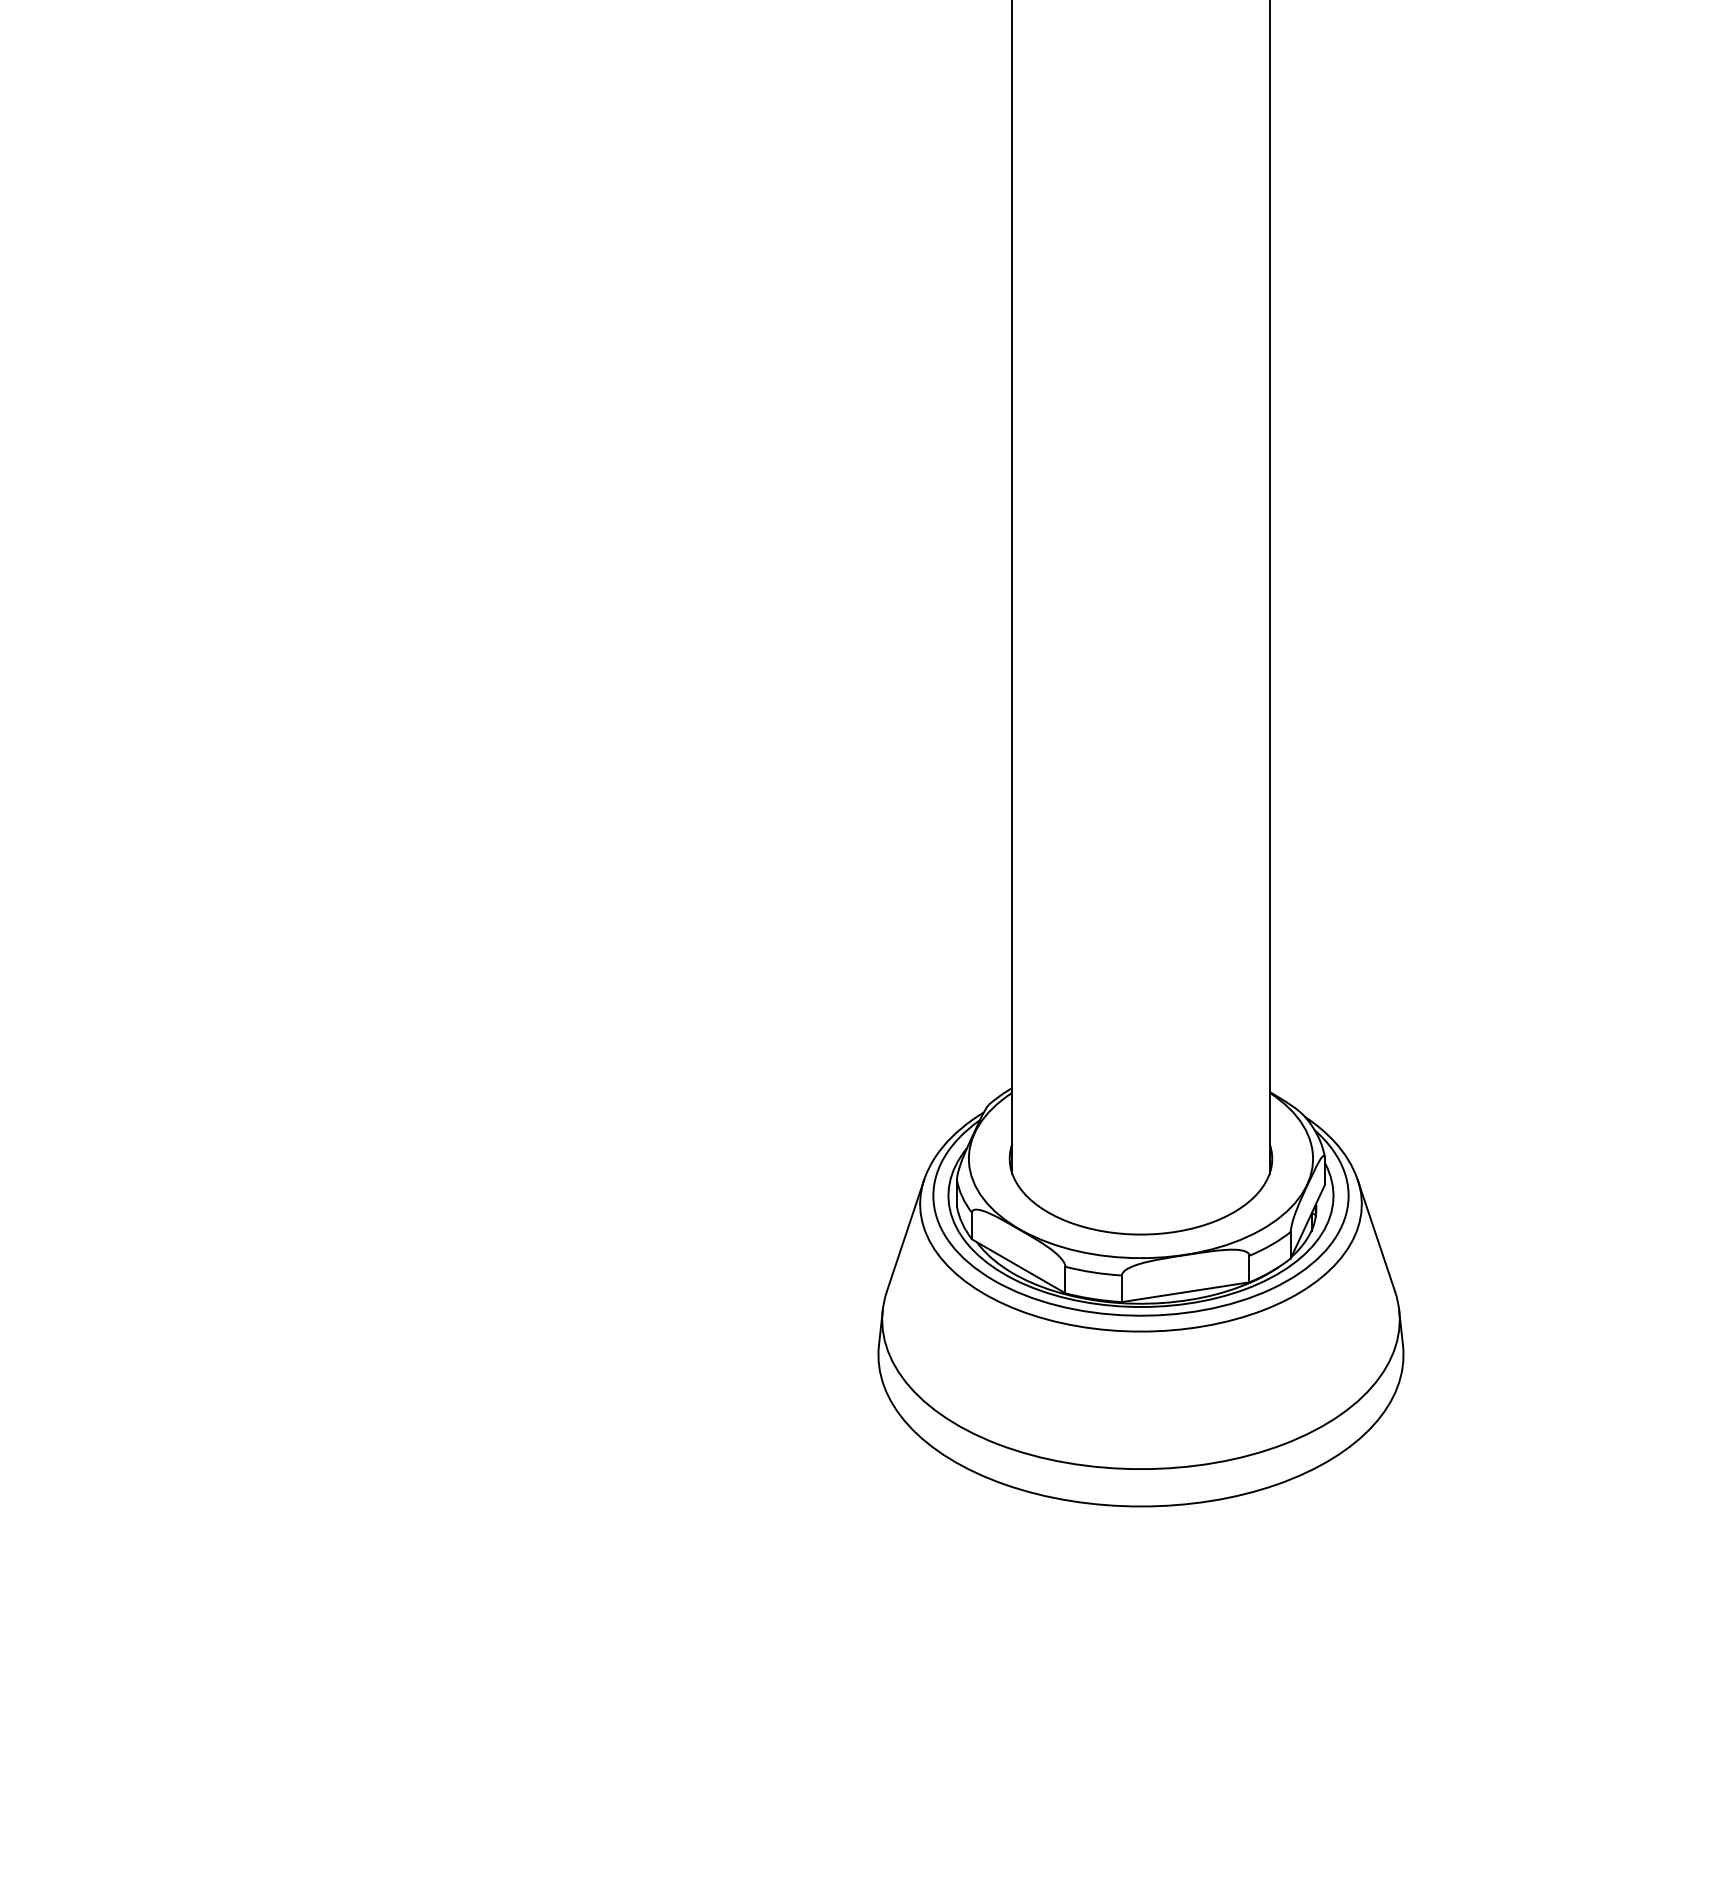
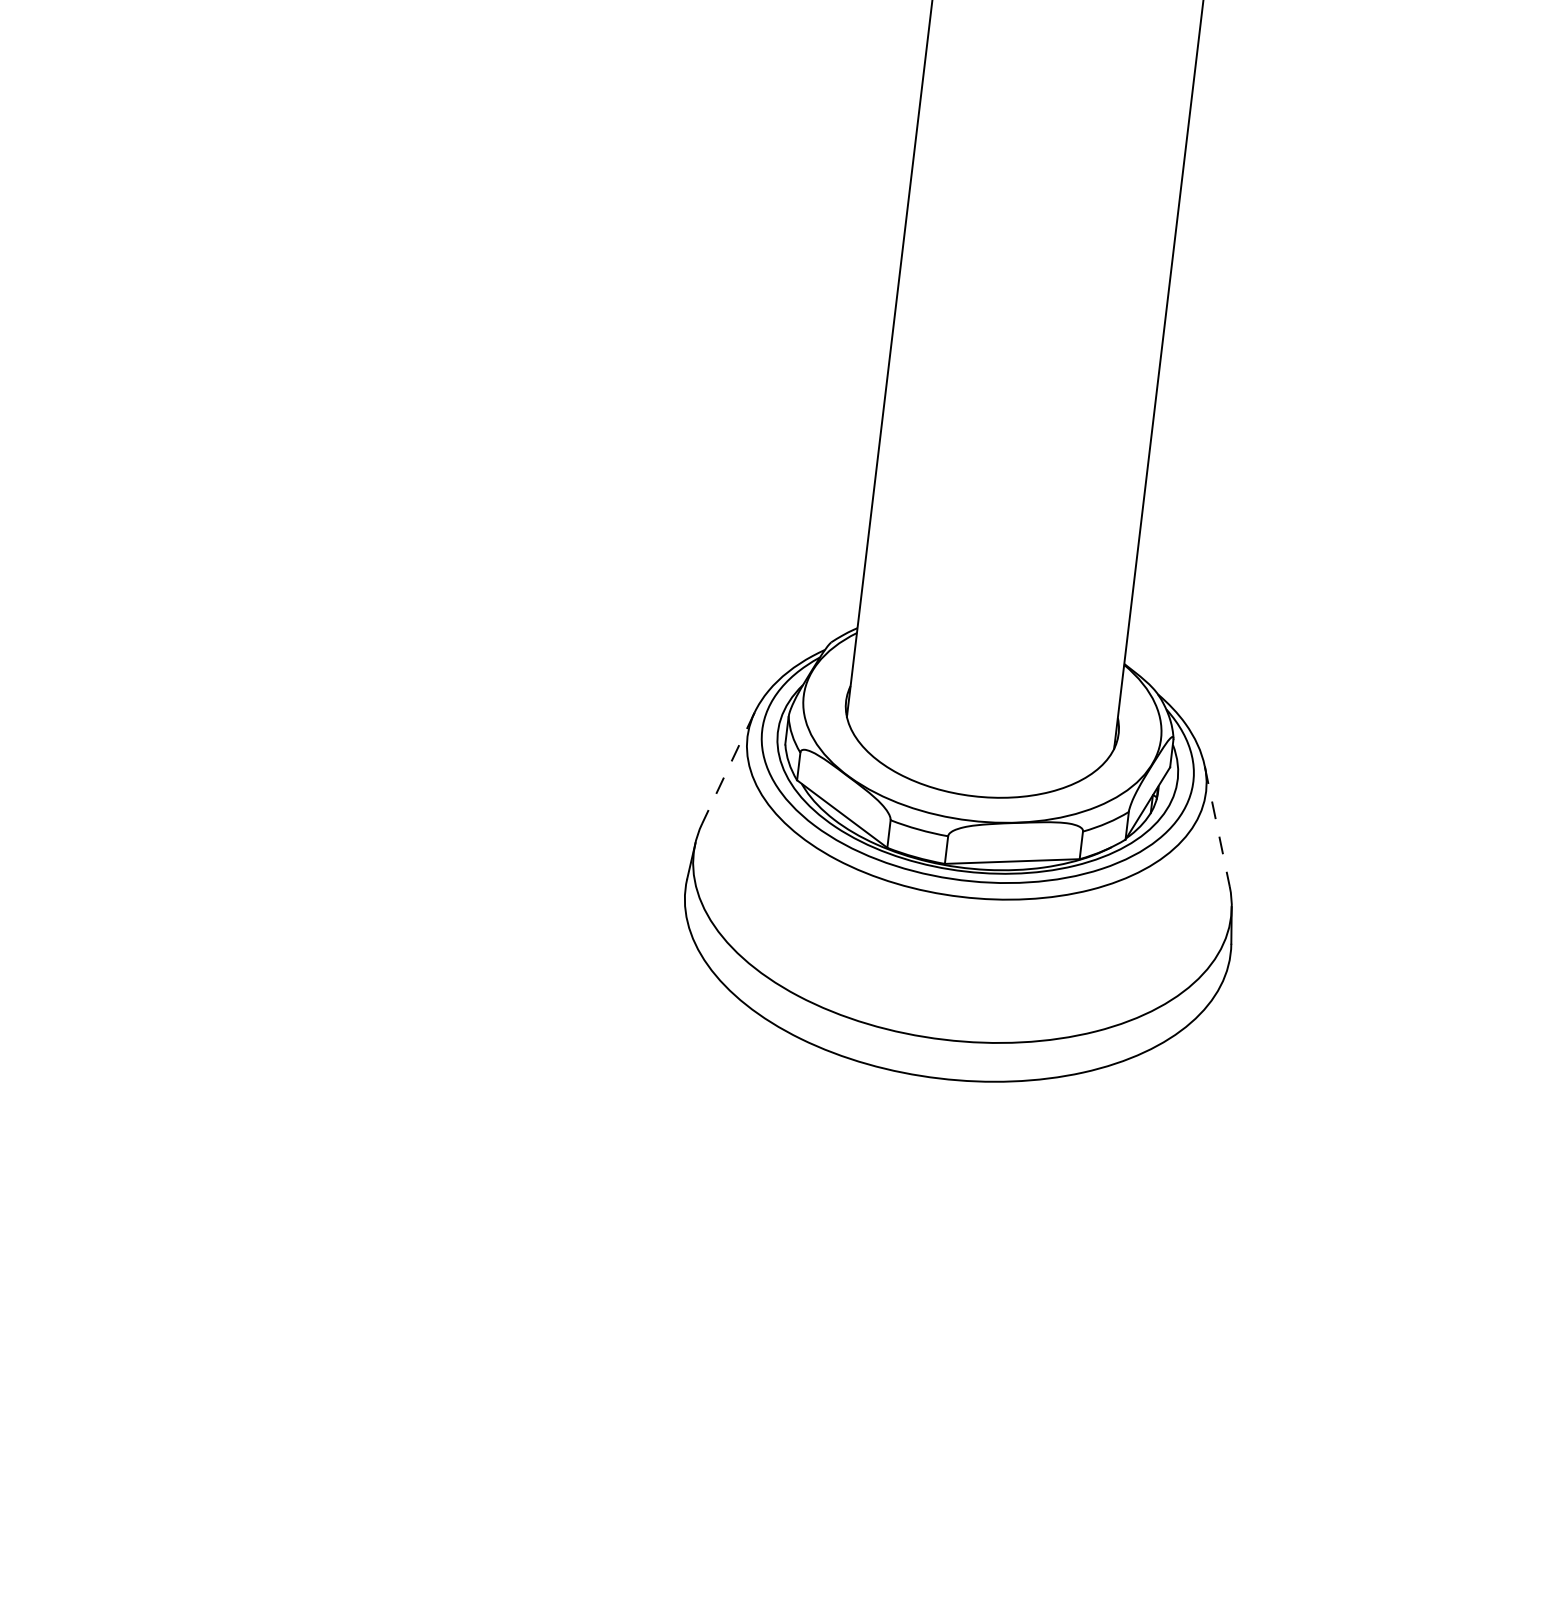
line: (905, 1235) -> (728, 767), solid -> dashed
line: (1376, 1235) -> (1217, 826), solid -> dashed

